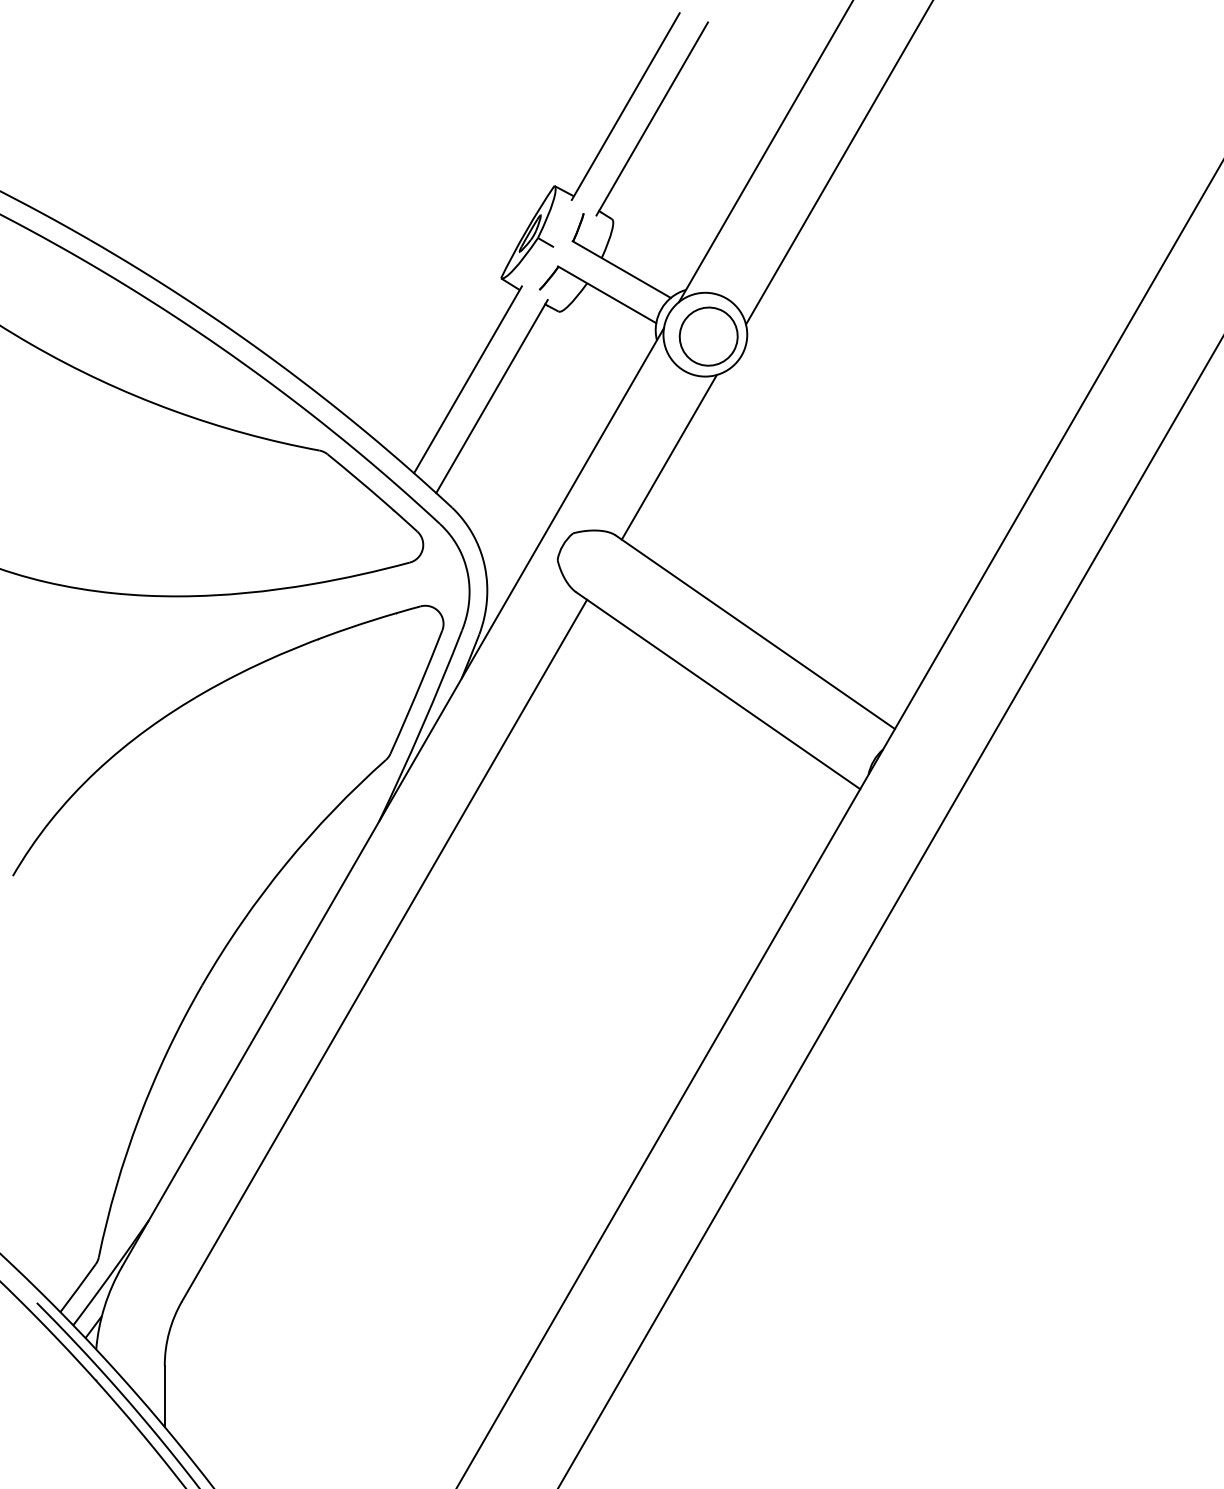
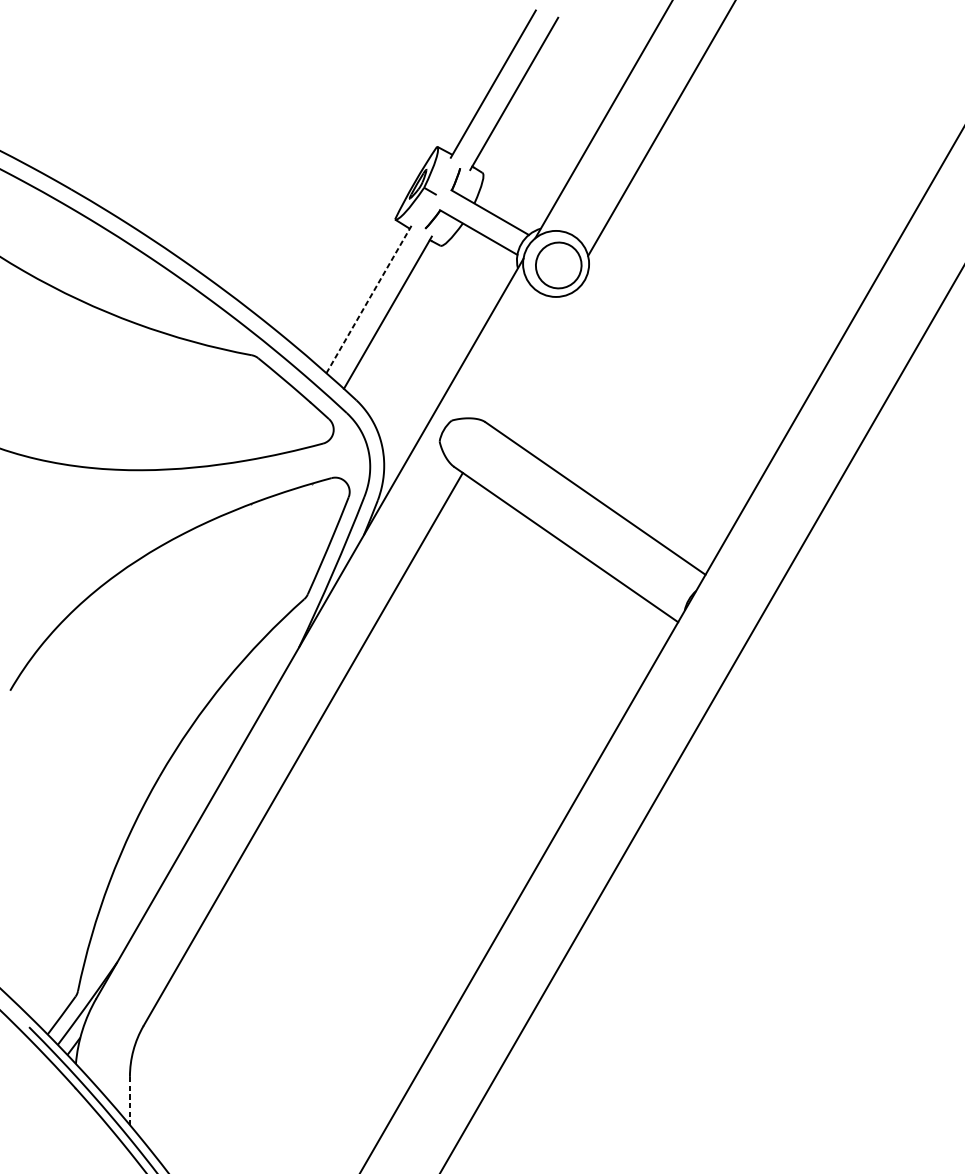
line: (468, 379) -> (369, 299), solid -> dashed
line: (668, 456) -> (527, 359), removed
line: (164, 1396) -> (129, 1100), solid -> dashed

